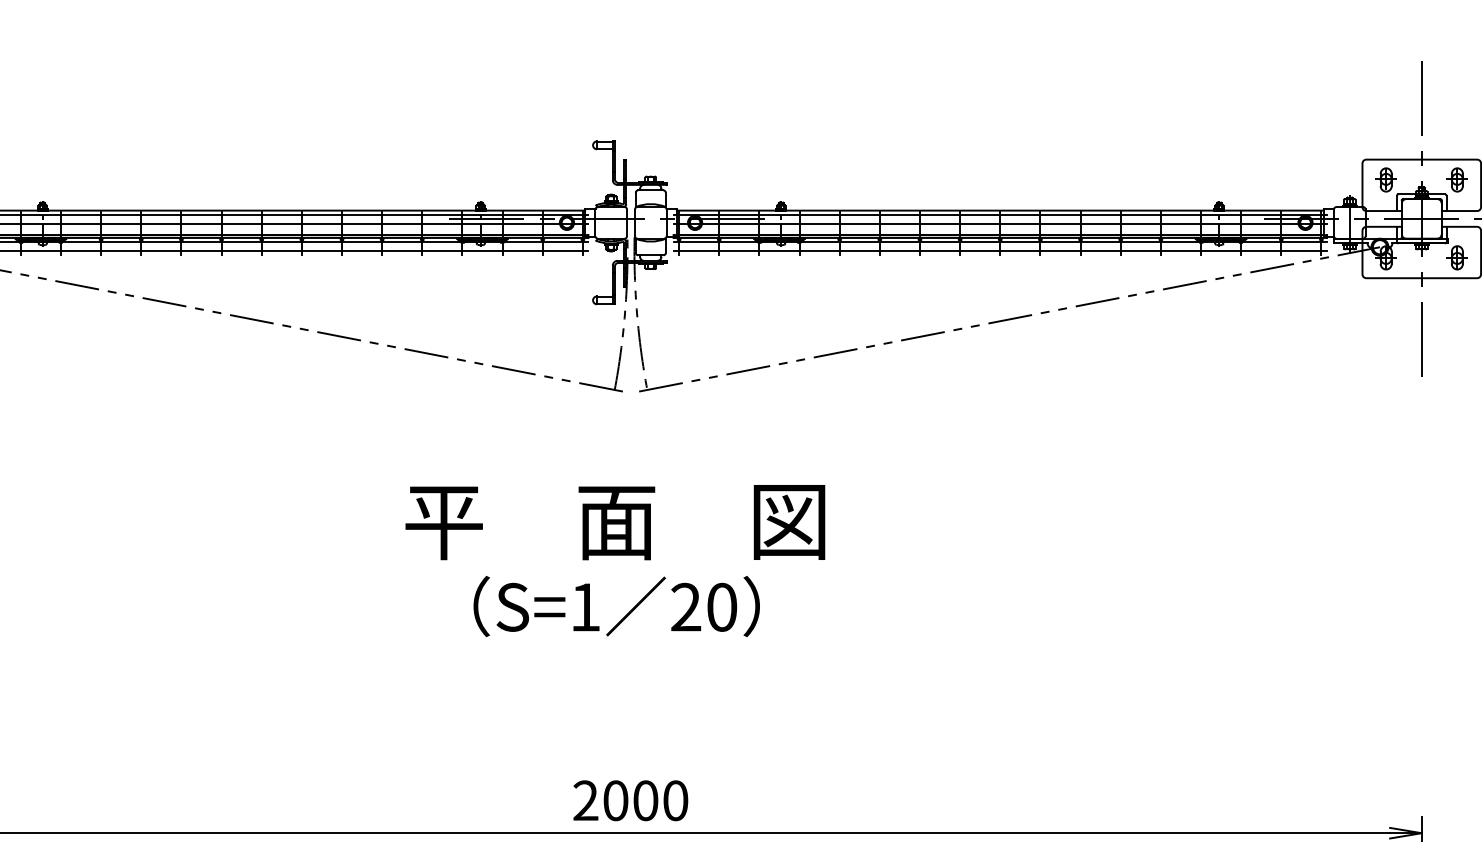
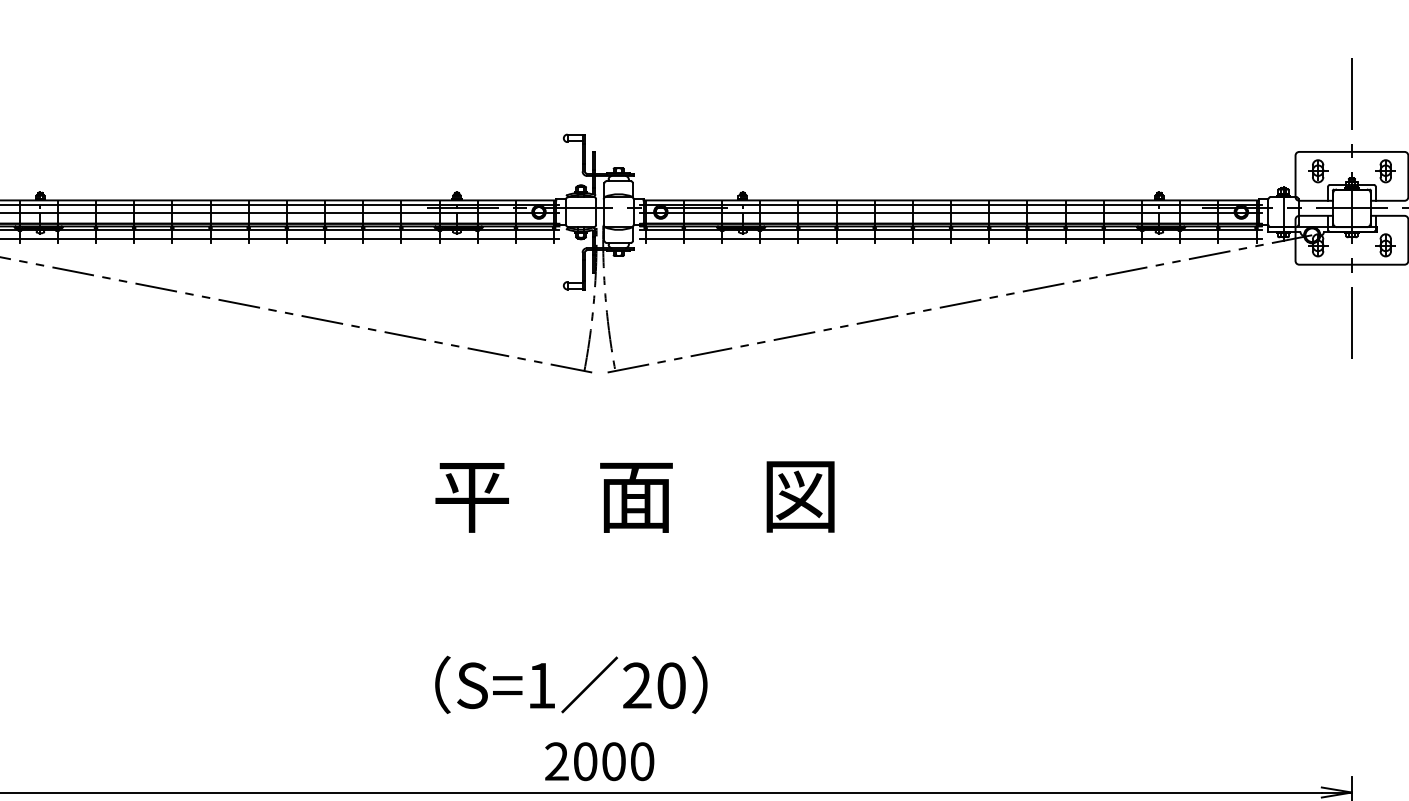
text: (614, 521) -> (634, 496), moved
text: (616, 606) -> (571, 684), moved

